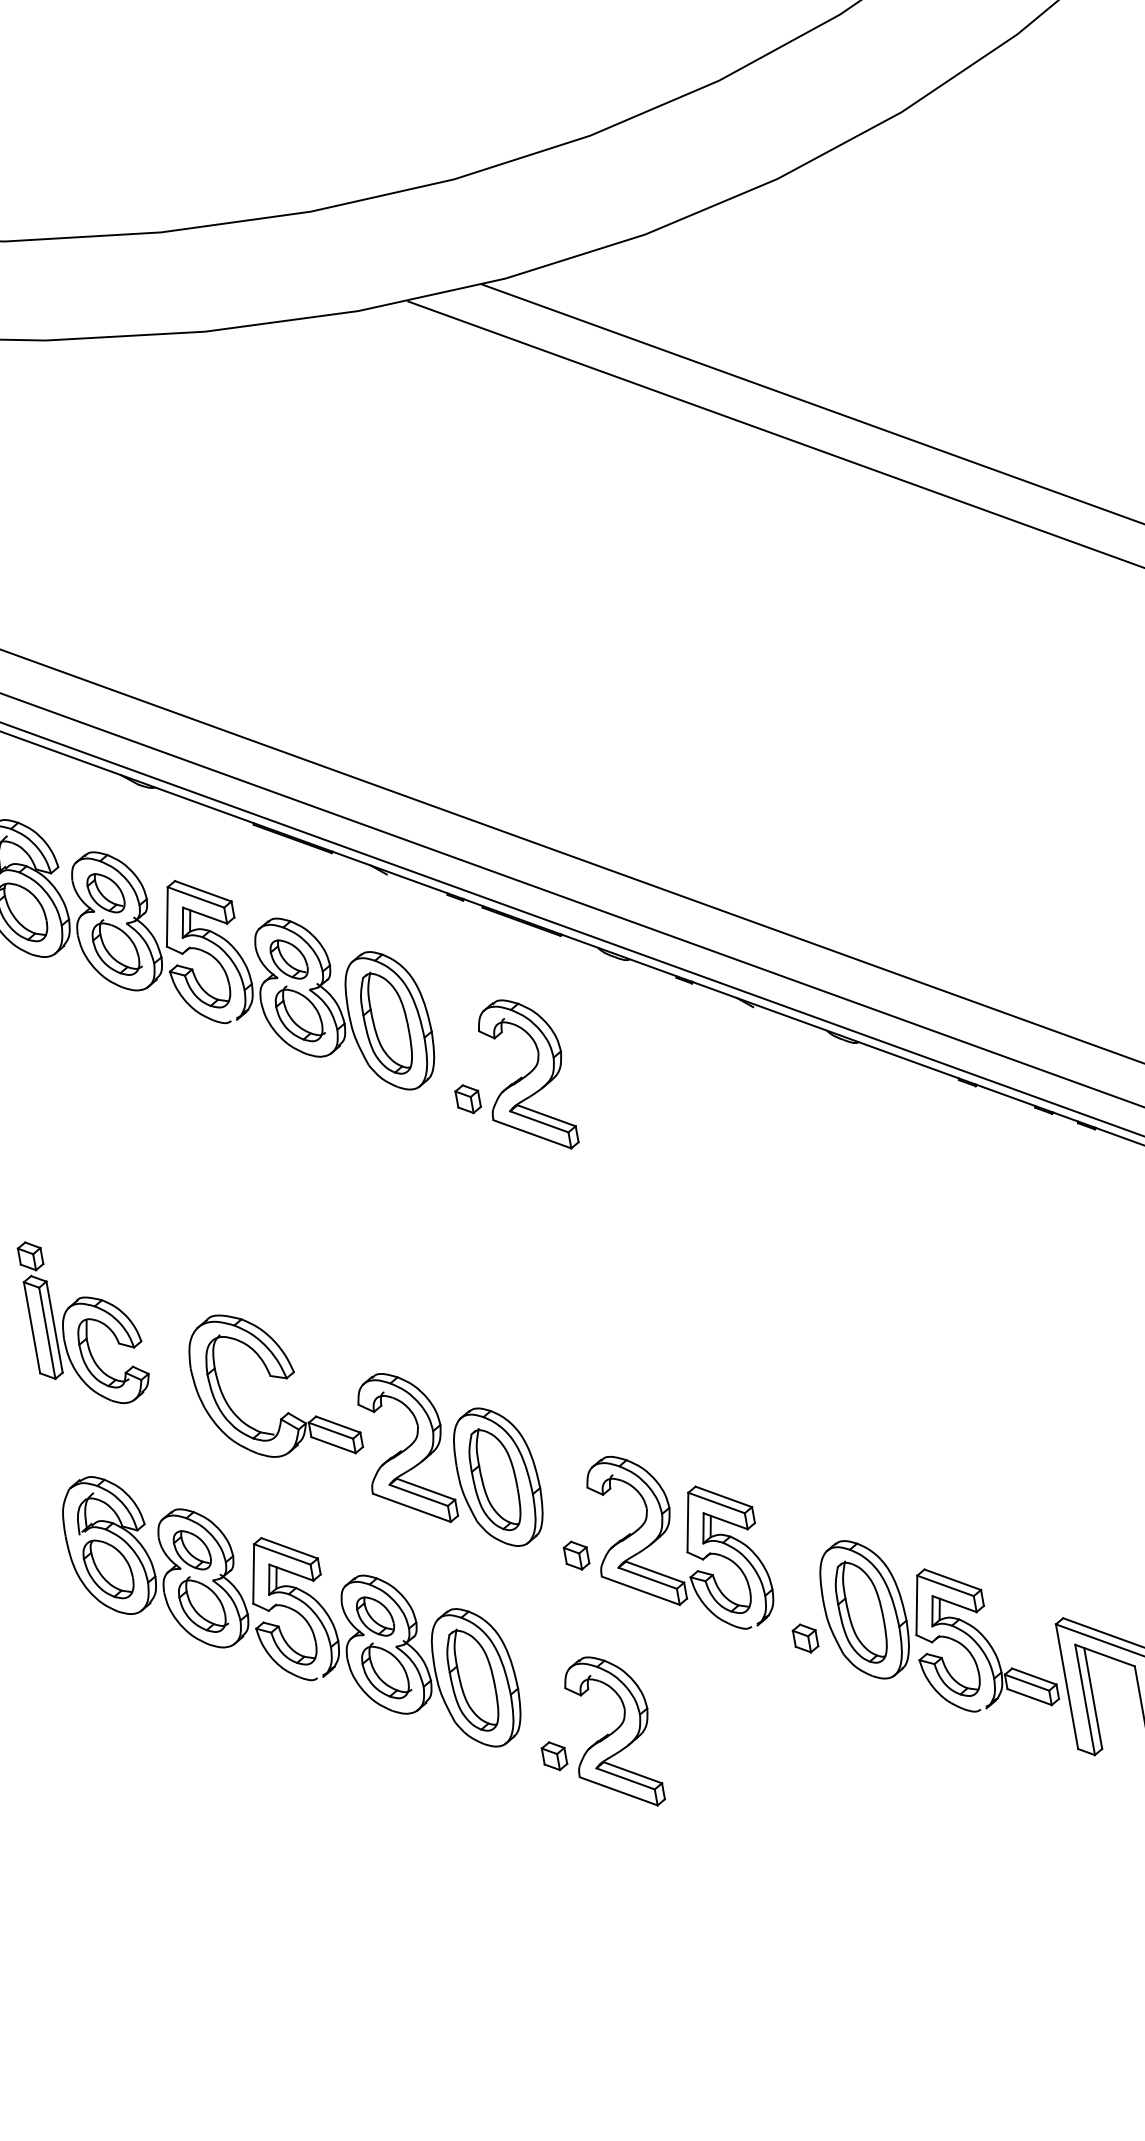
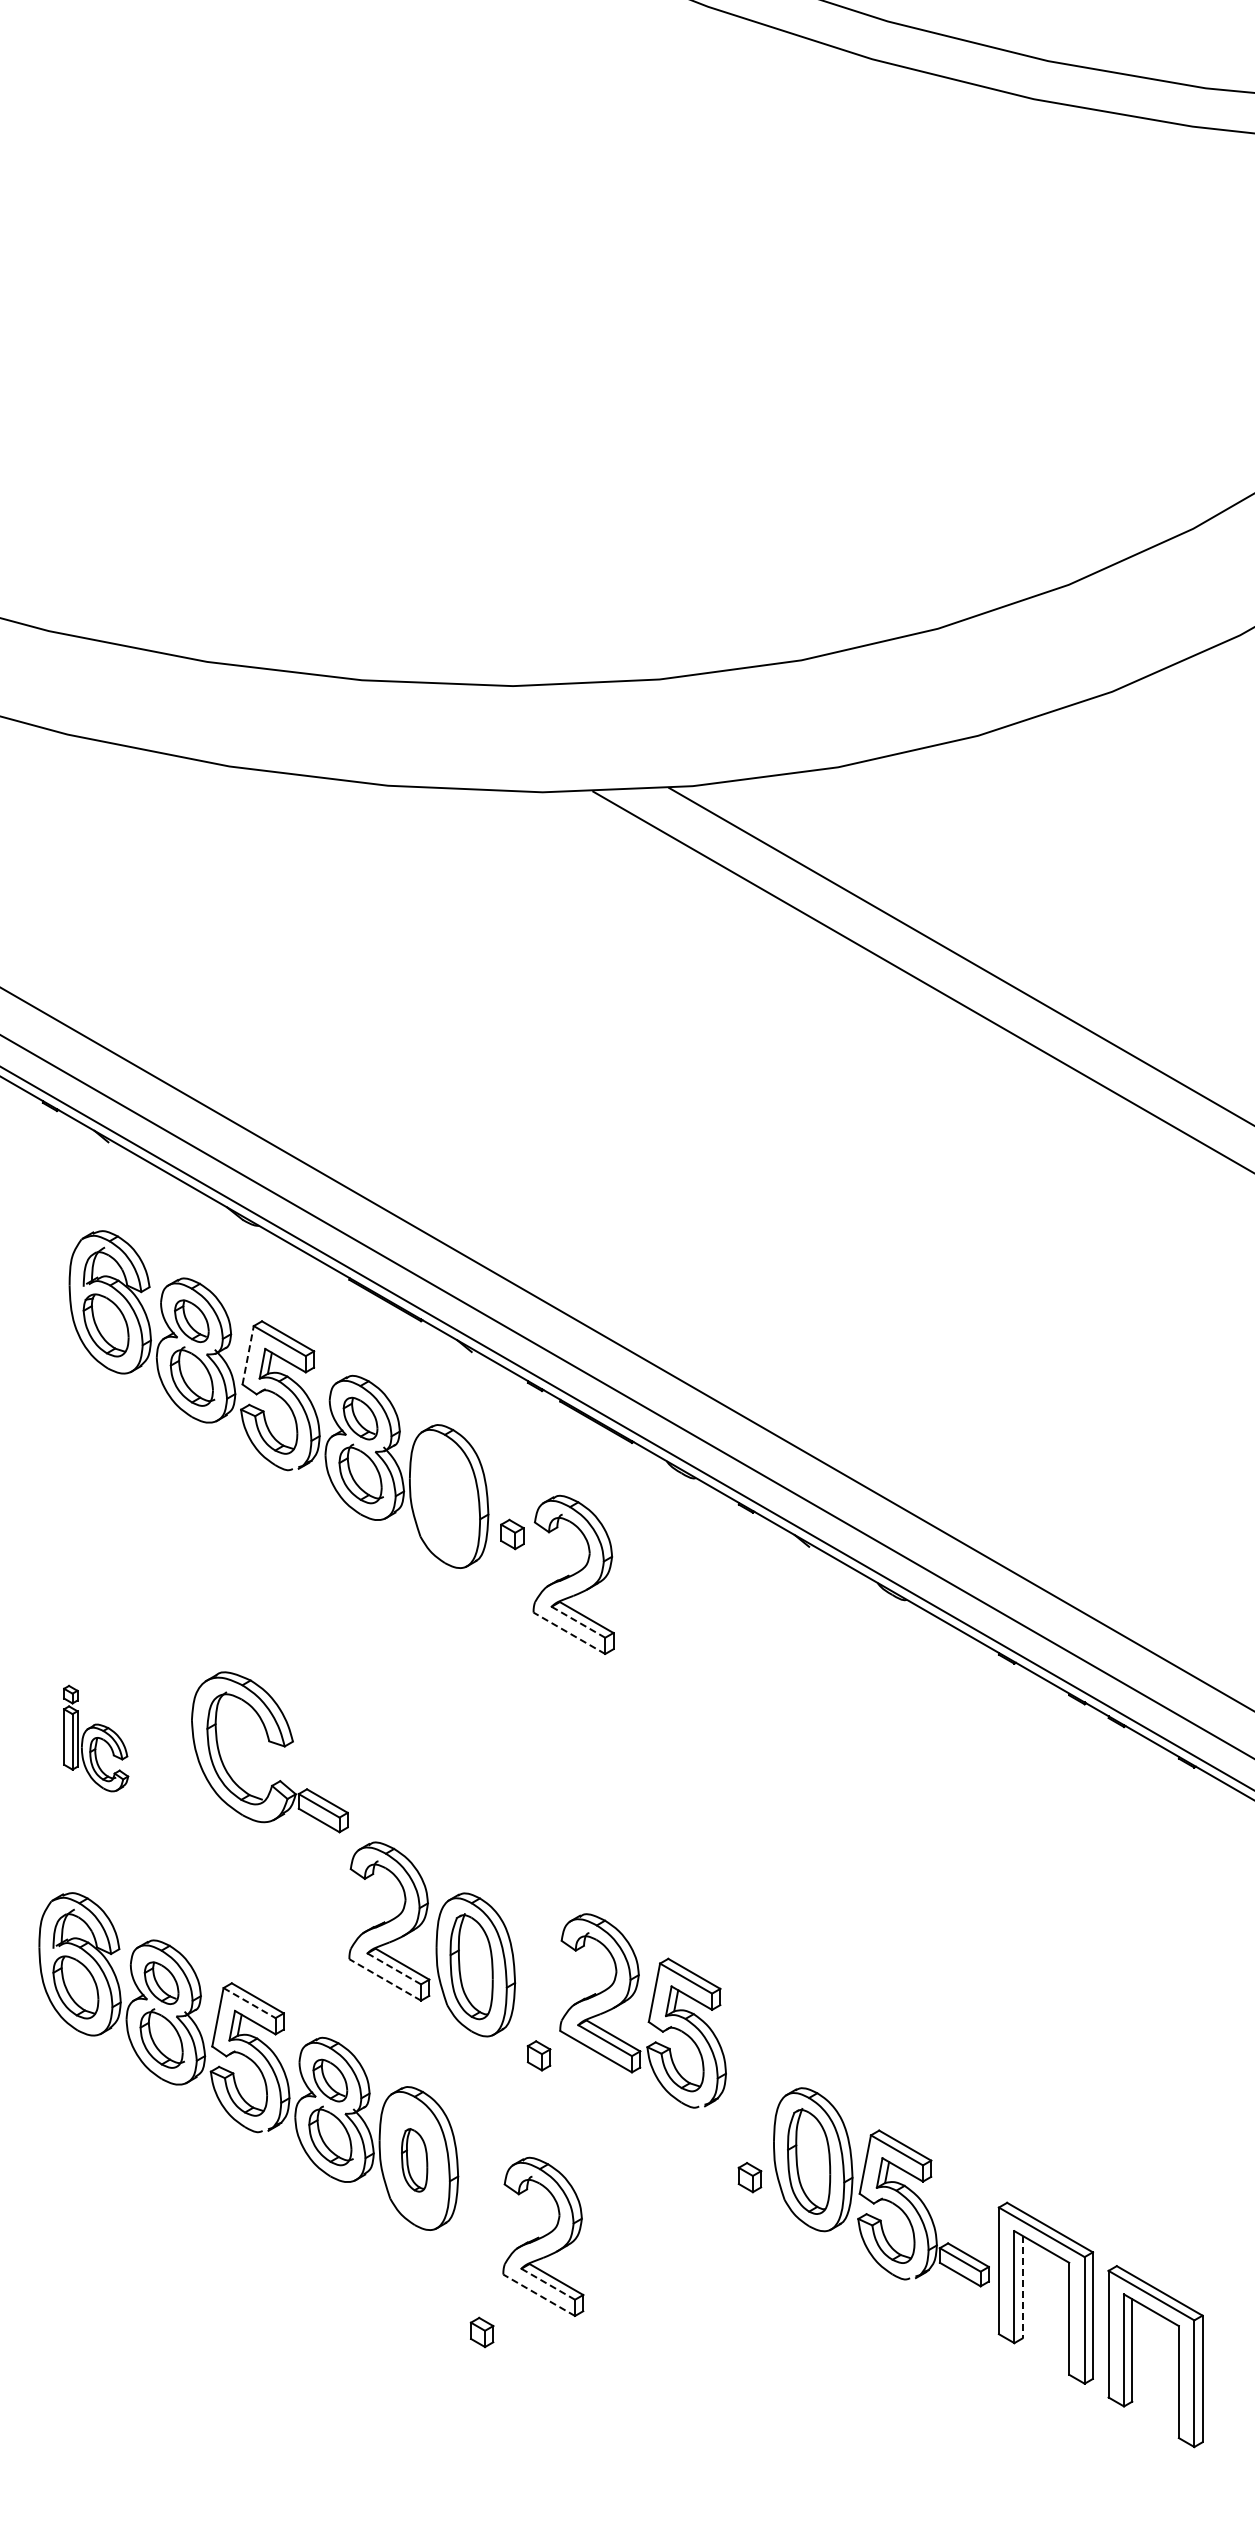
line: (167, 917) -> (248, 1355), solid -> dashed
part: (385, 1022) -> (444, 1497), removed
part: (468, 1099) -> (512, 1534), moved
line: (539, 1122) -> (578, 1622), solid -> dashed
line: (531, 1134) -> (568, 1633), solid -> dashed
part: (84, 1320) -> (95, 1738), size x0.6
part: (274, 1377) -> (272, 1743), moved
line: (418, 1494) -> (394, 1968), solid -> dashed
line: (411, 1507) -> (384, 1979), solid -> dashed
part: (686, 1542) -> (649, 2012), moved
line: (283, 1554) -> (250, 2003), solid -> dashed
part: (472, 1679) -> (414, 2159), size x0.6
line: (1093, 1698) -> (1022, 2287), solid -> dashed
part: (553, 1756) -> (481, 2332), moved
line: (625, 1779) -> (548, 2284), solid -> dashed
line: (618, 1791) -> (538, 2295), solid -> dashed

